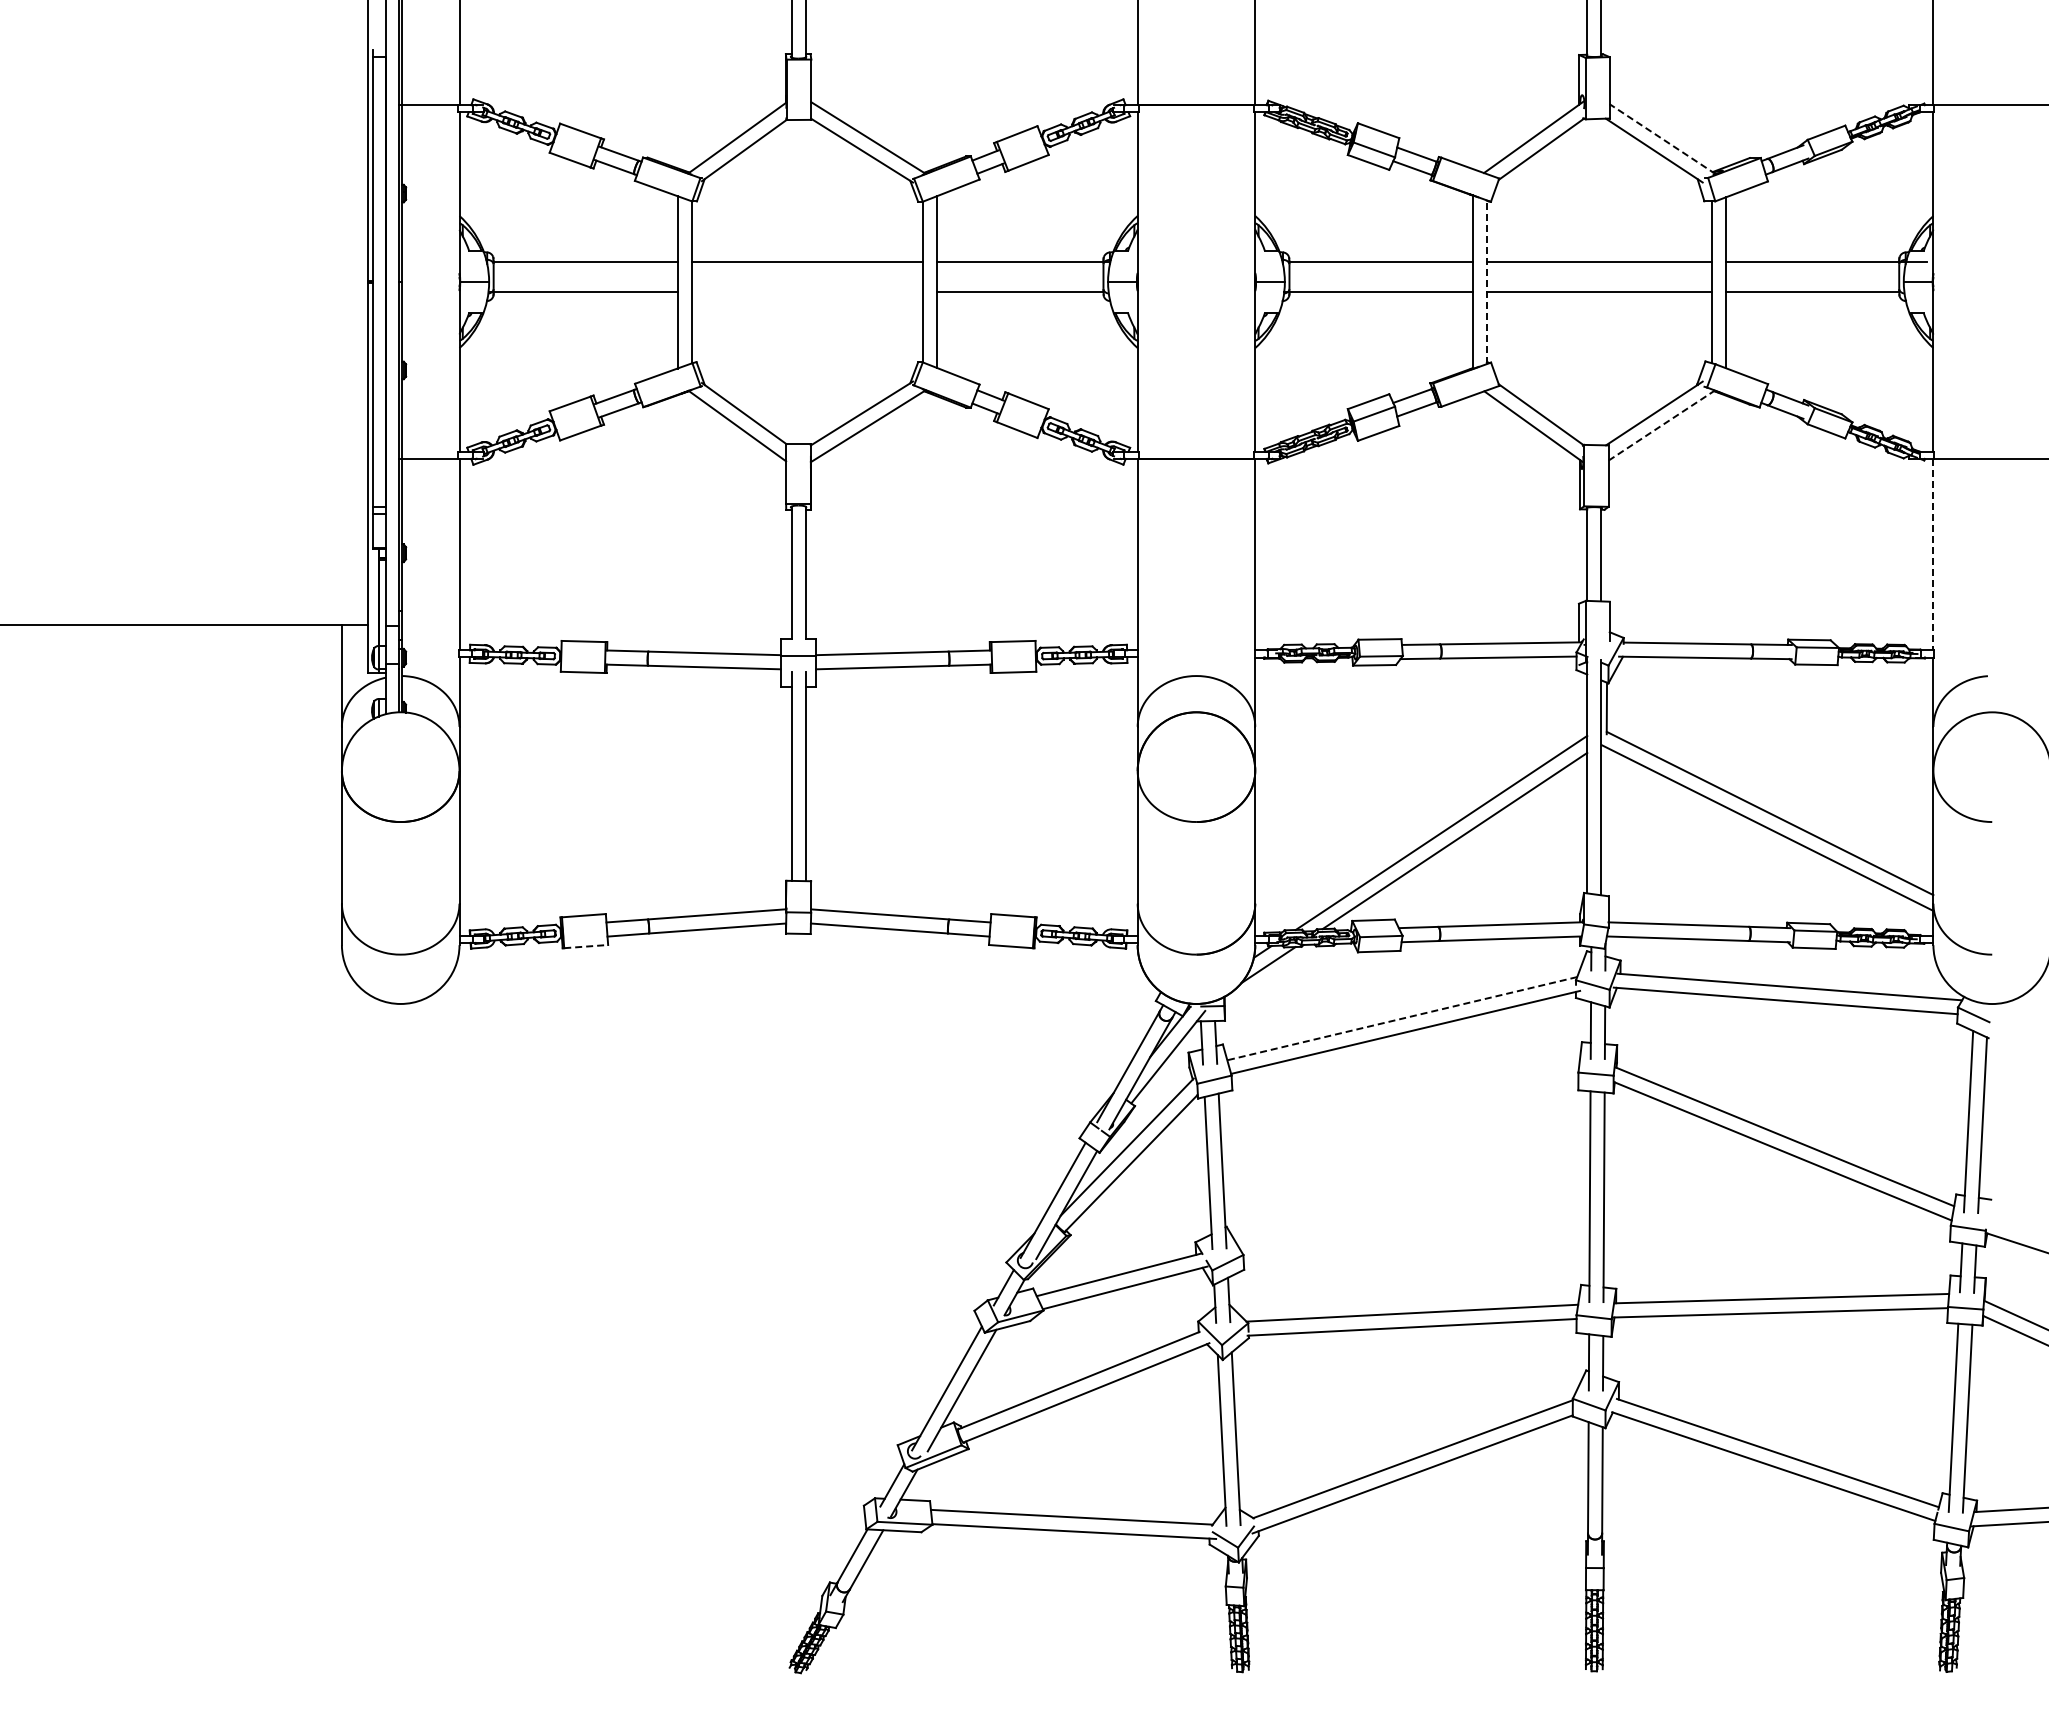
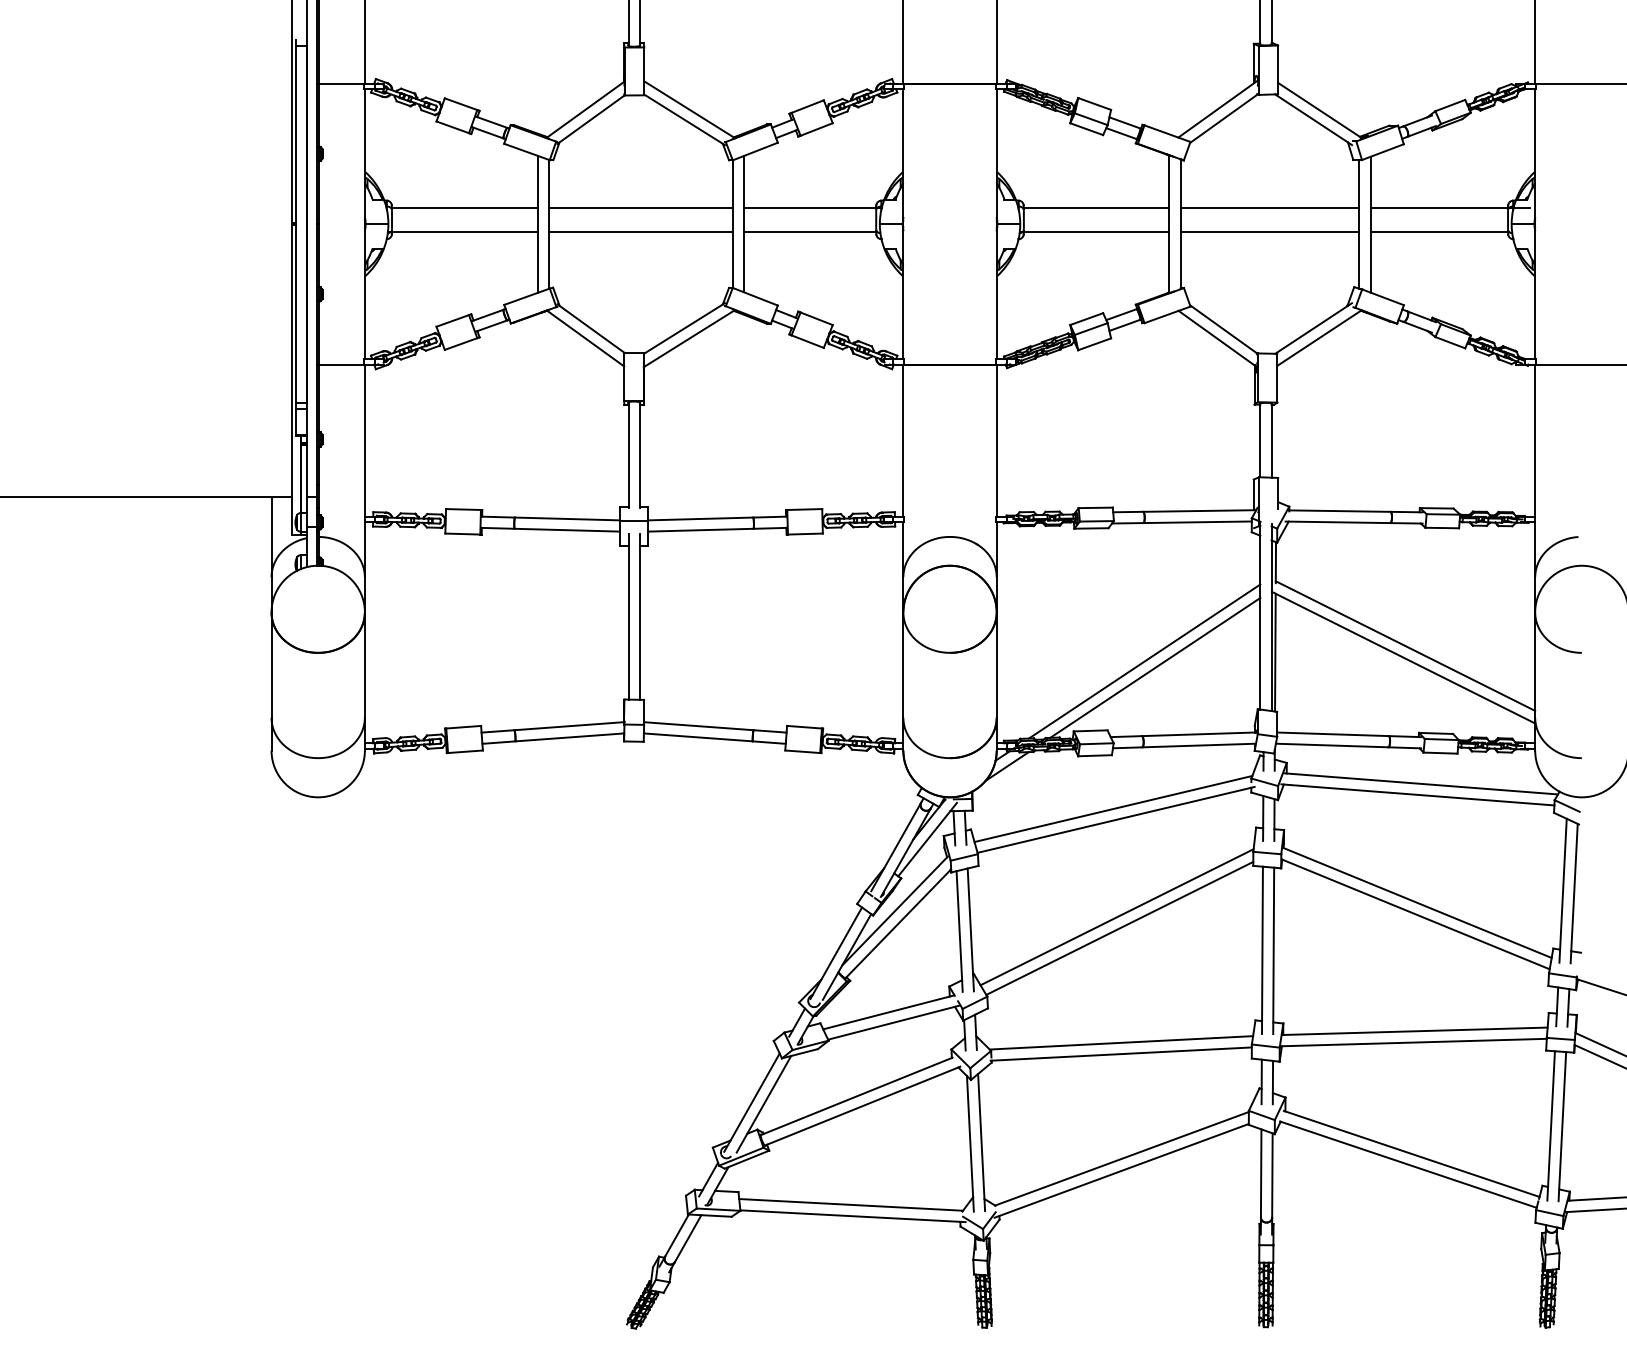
line: (1662, 139) -> (1320, 110), dashed -> solid
line: (1486, 282) -> (1180, 224), dashed -> solid
line: (806, 291) -> (640, 231), added
line: (1661, 425) -> (1319, 338), dashed -> solid
line: (1933, 554) -> (1535, 440), dashed -> solid
line: (1605, 821) -> (1274, 652), added
line: (586, 946) -> (465, 751), dashed -> solid
line: (1402, 1018) -> (1113, 808), dashed -> solid
line: (1406, 1154) -> (1116, 916), added
line: (1410, 1168) -> (1119, 927), added

